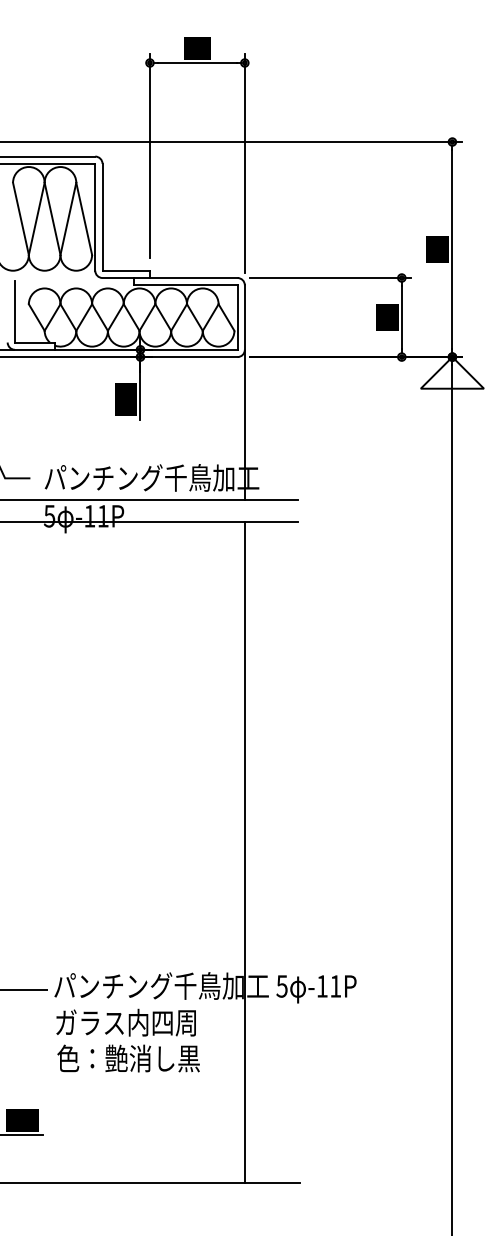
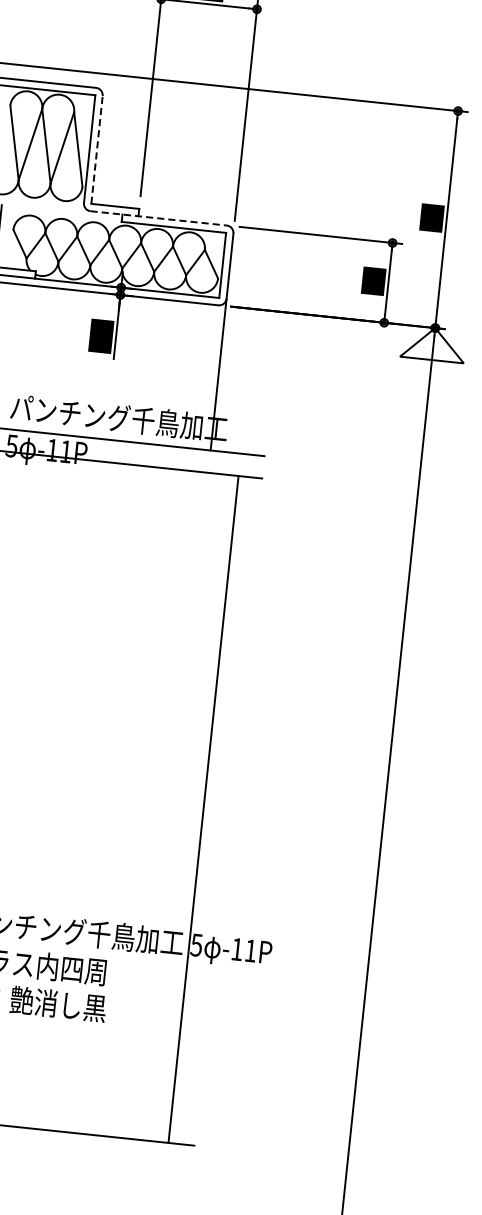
line: (102, 216) -> (97, 149), solid -> dashed
line: (170, 278) -> (159, 218), solid -> dashed
line: (244, 852) -> (203, 809), moved

